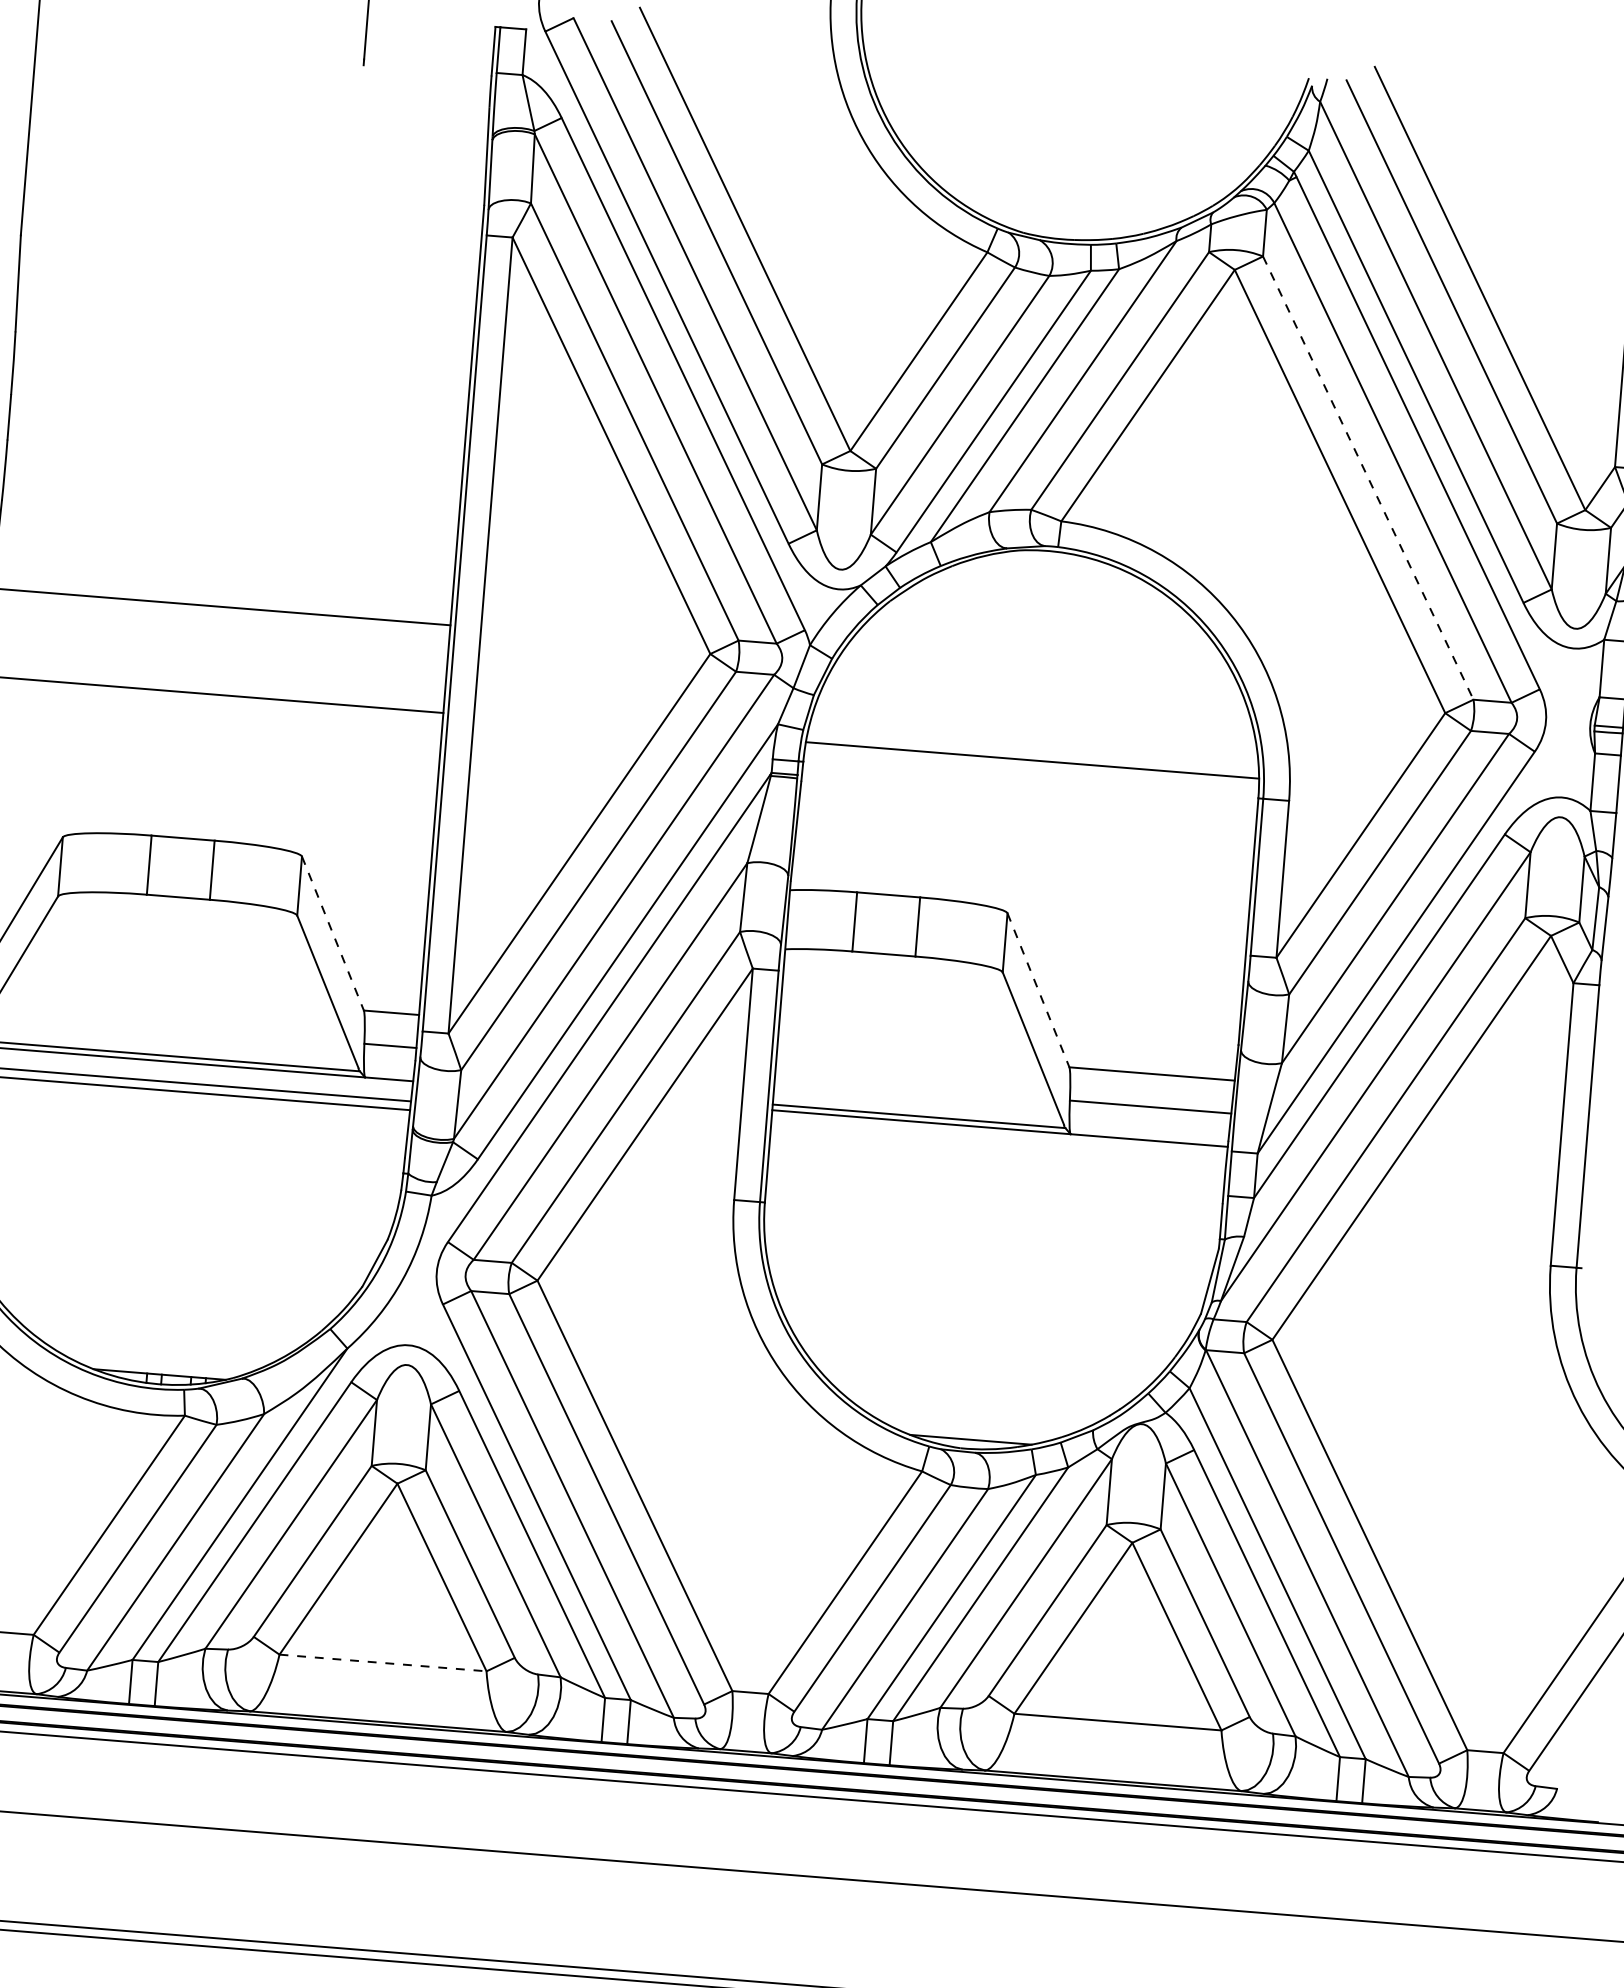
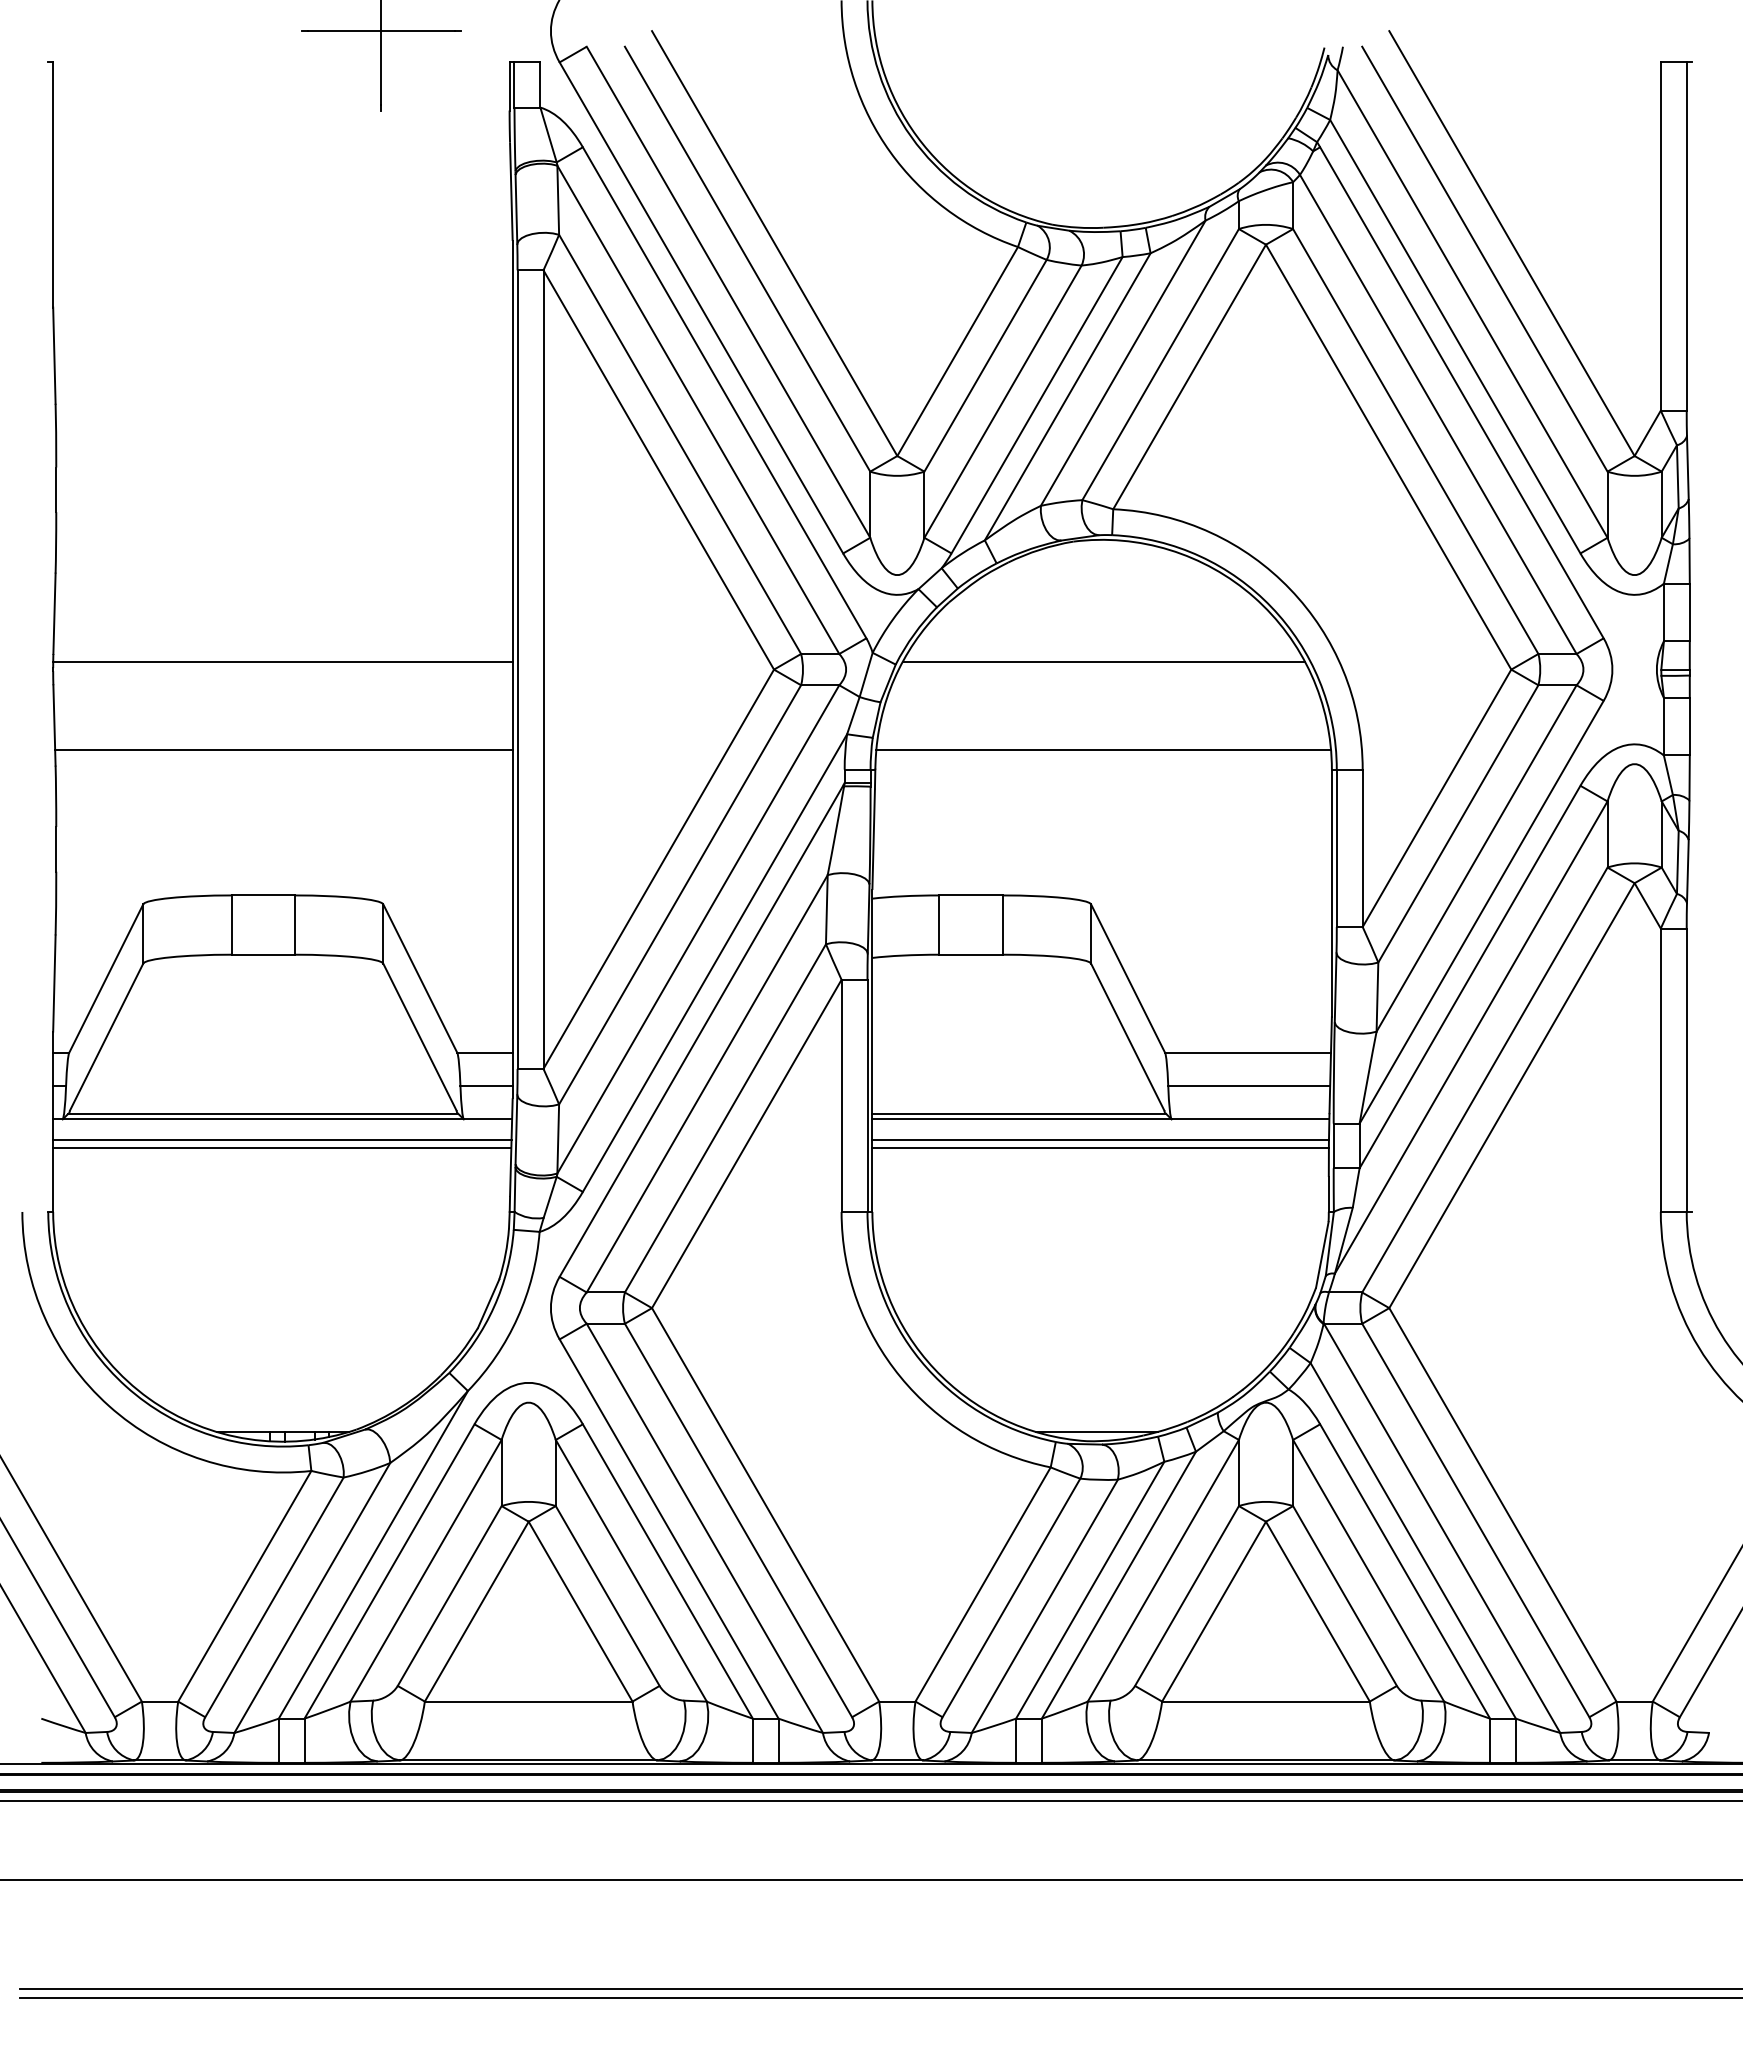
line: (1368, 478) -> (1415, 441), dashed -> solid
line: (1039, 672) -> (1103, 661), added
line: (333, 933) -> (420, 978), dashed -> solid
line: (1038, 990) -> (1128, 978), dashed -> solid
line: (998, 1148) -> (1100, 1139), added
line: (997, 1157) -> (1100, 1148), added
line: (382, 1662) -> (528, 1701), dashed -> solid

